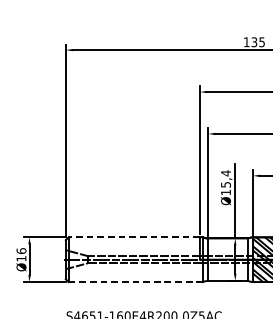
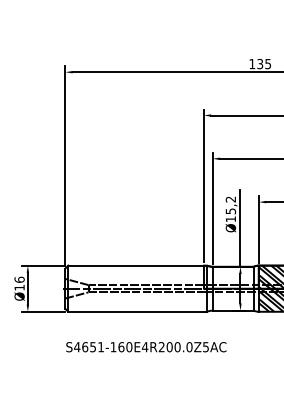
text: (225, 173) -> (230, 199), Ø15,4 -> Ø15,2
line: (134, 237) -> (136, 265), dashed -> solid
line: (134, 281) -> (136, 311), dashed -> solid

